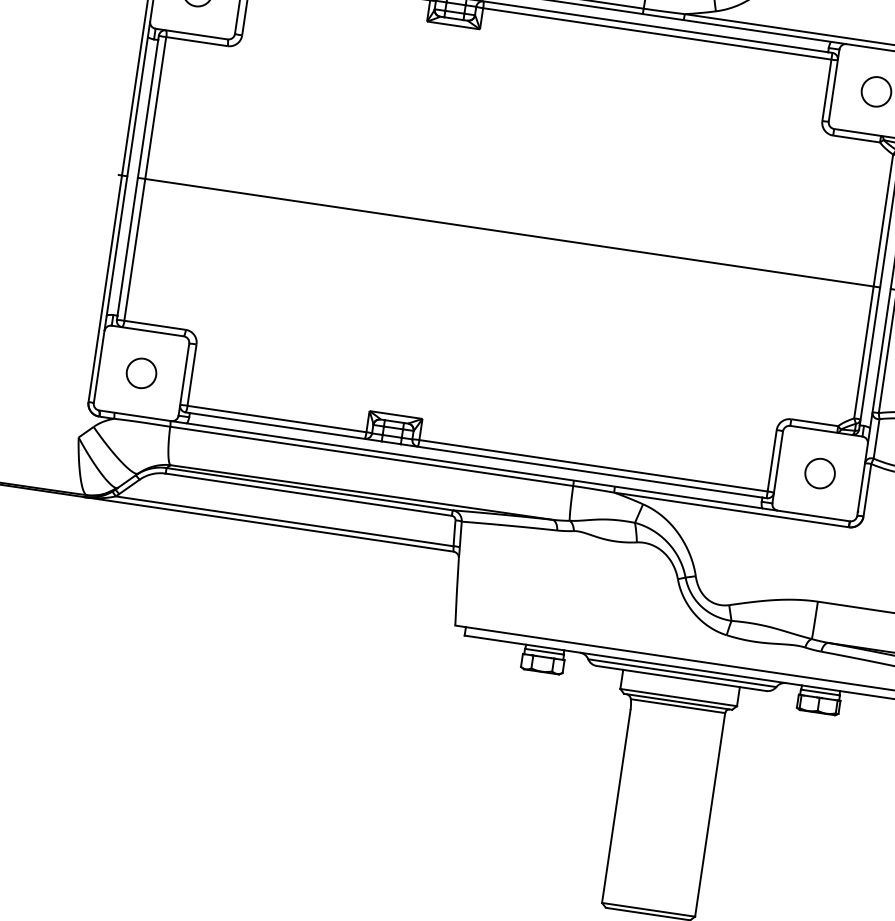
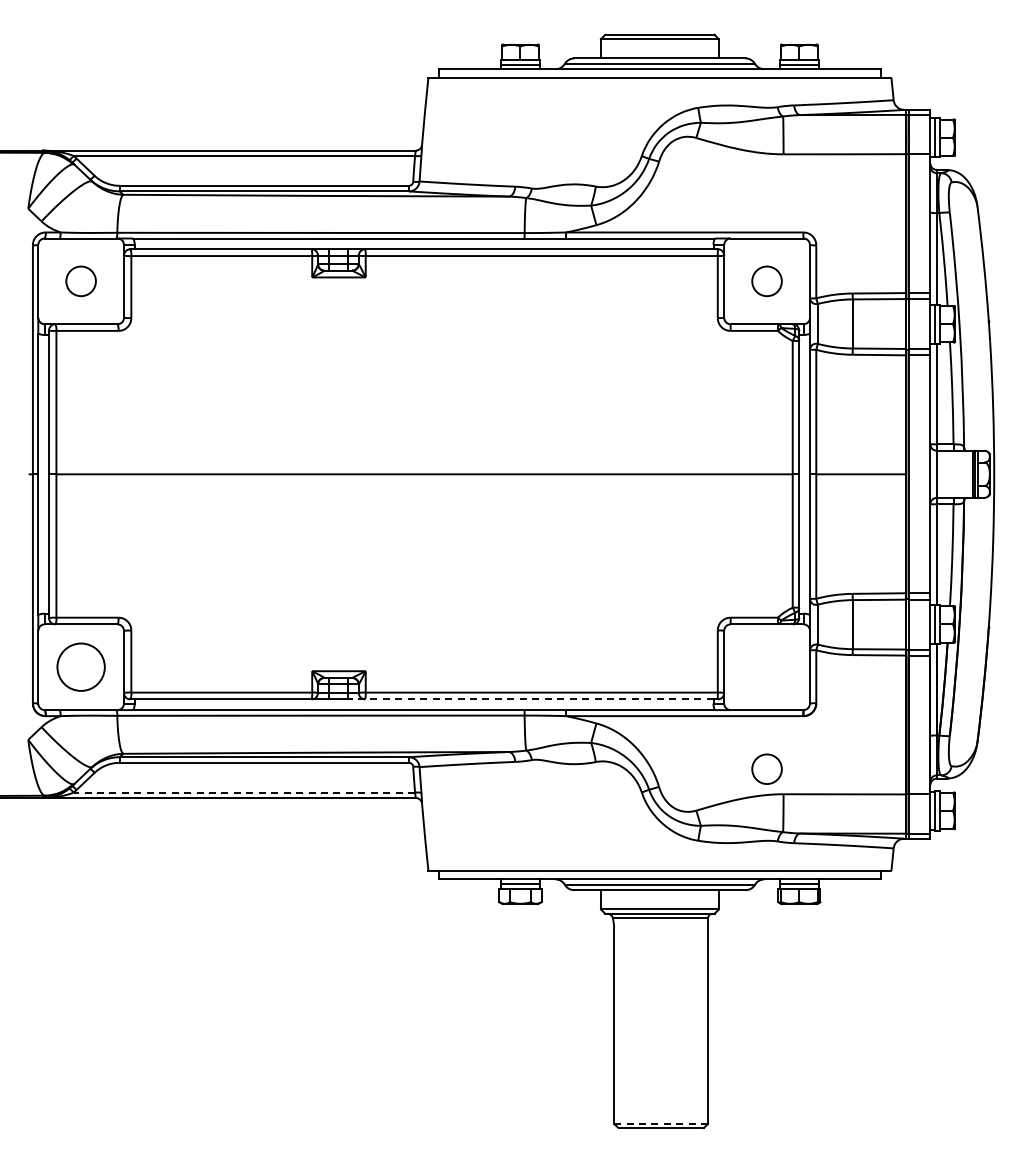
circle: (140, 373) -> (80, 667), size x1.6
line: (581, 470) -> (530, 699), solid -> dashed
circle: (819, 472) -> (766, 768), moved
line: (284, 521) -> (244, 792), solid -> dashed
line: (649, 909) -> (661, 1123), solid -> dashed

